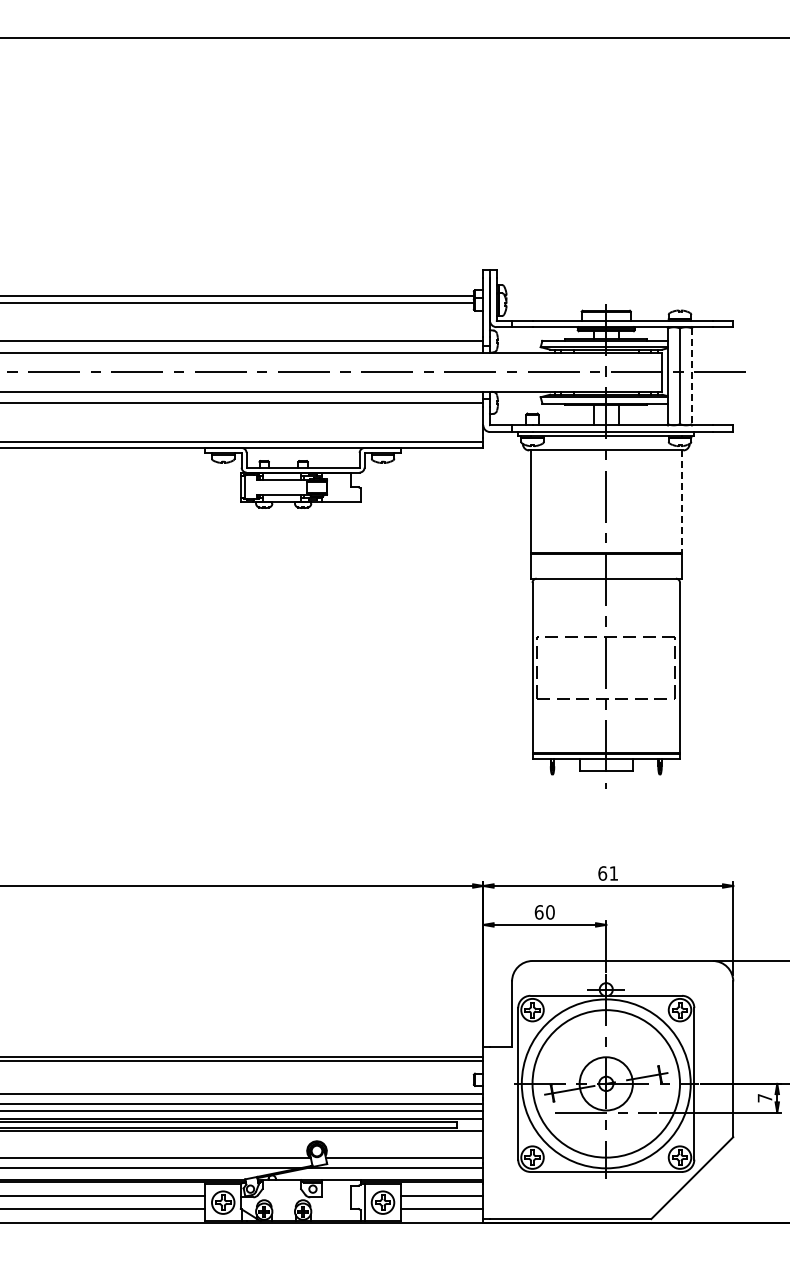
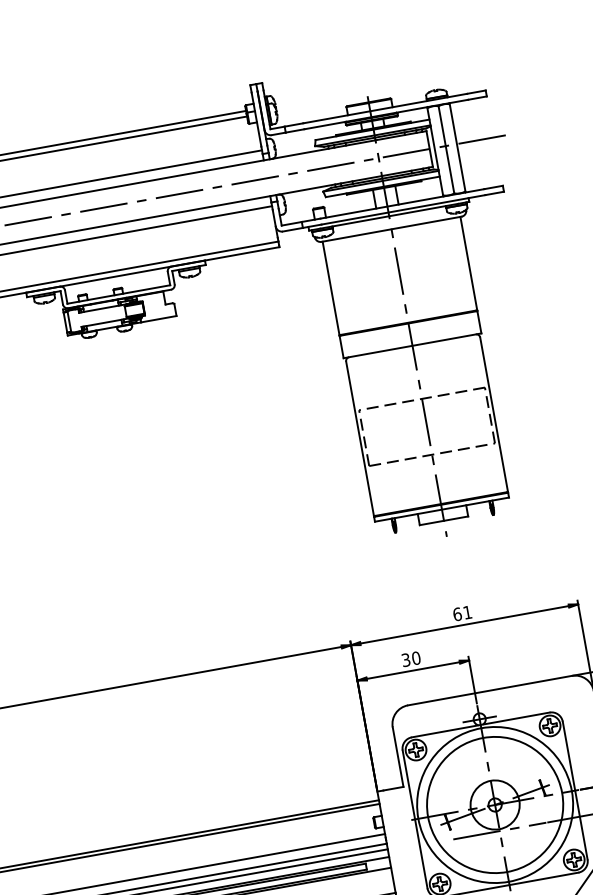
line: (692, 376) -> (457, 147), dashed -> solid
line: (682, 502) -> (469, 264), dashed -> solid
text: (538, 912) -> (405, 660), 60 -> 30

